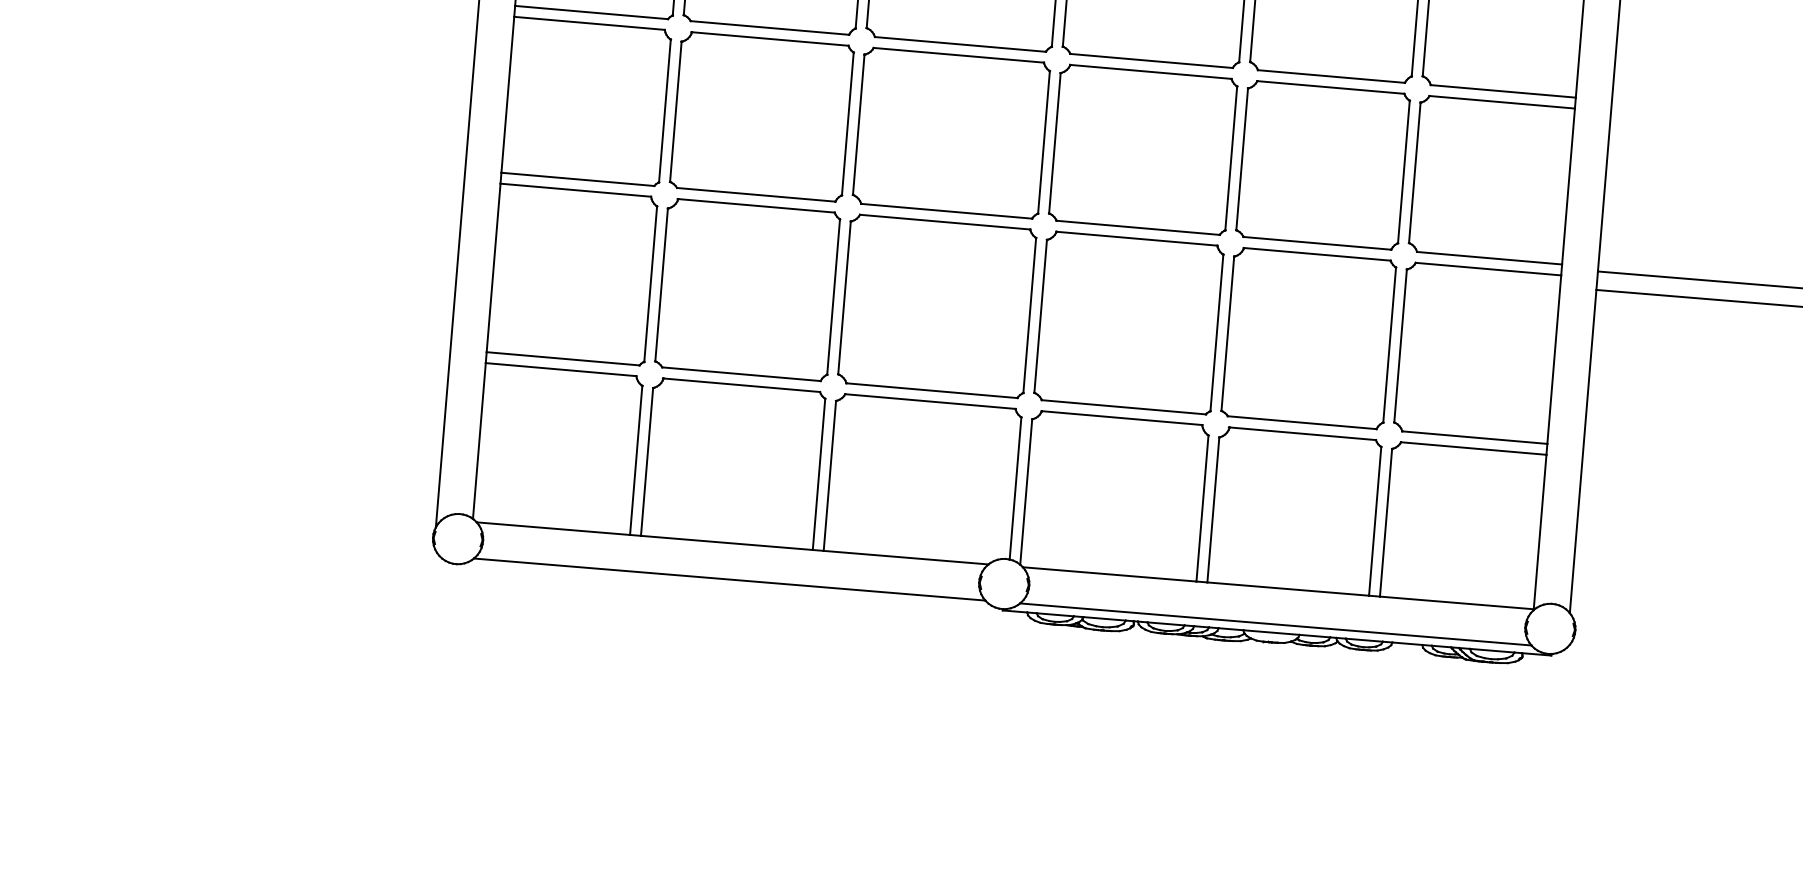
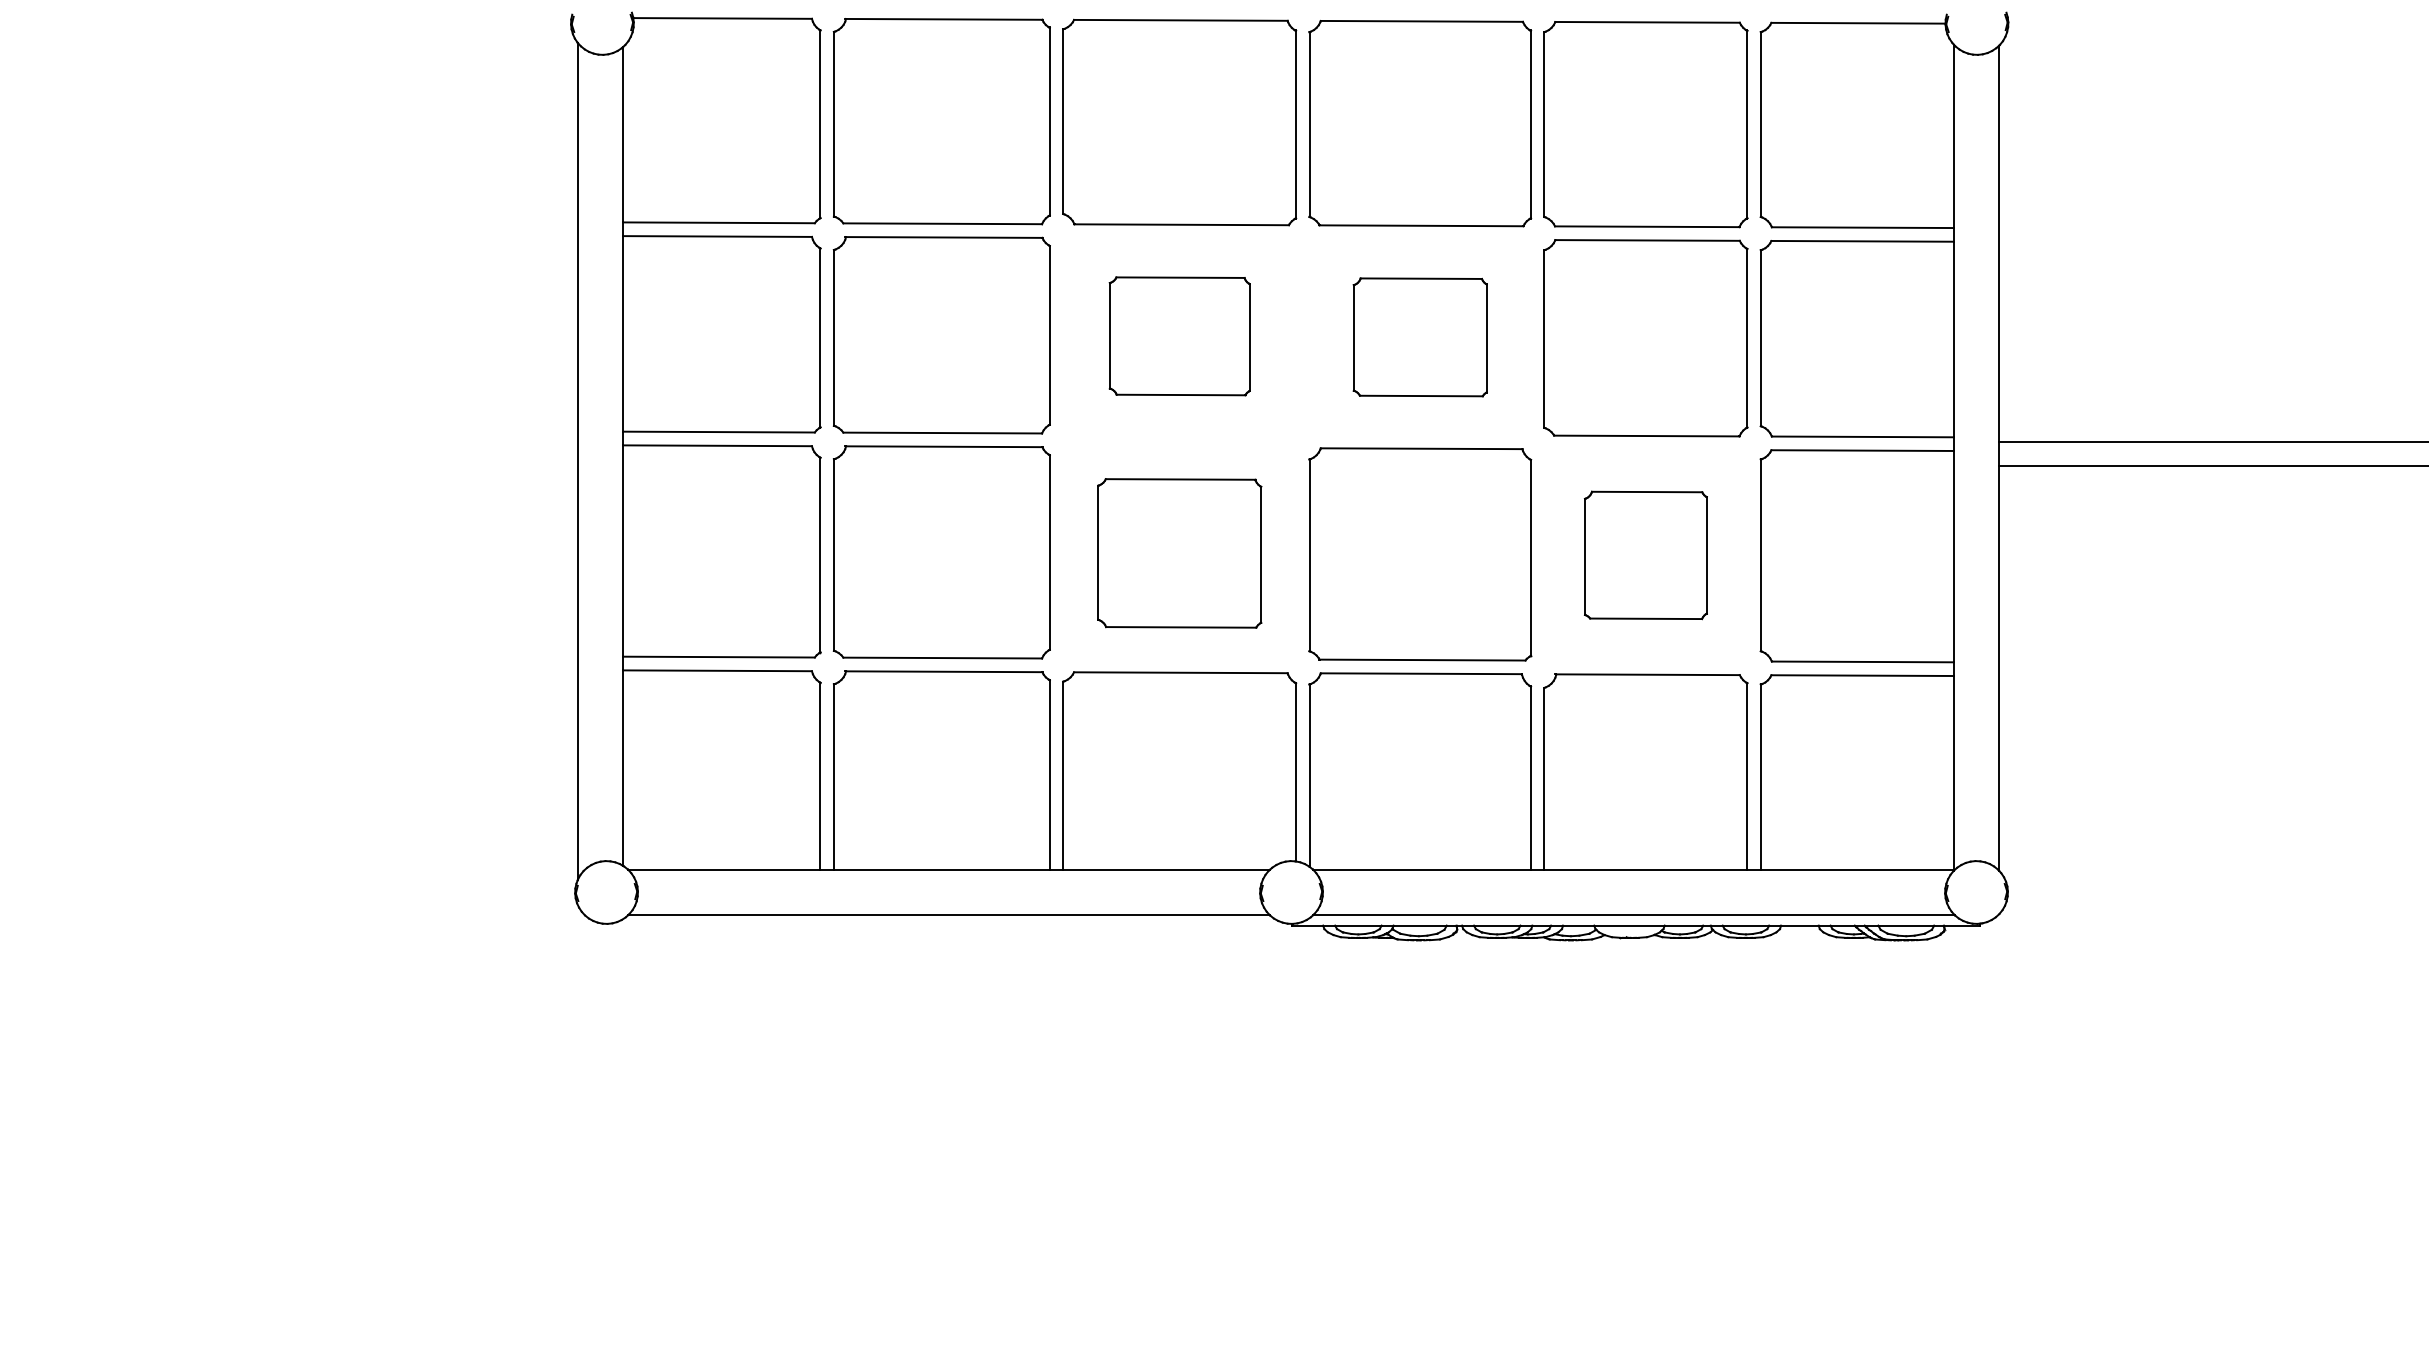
part: (951, 133) -> (1179, 336), size x0.6
part: (1143, 149) -> (1420, 337), size x0.6
part: (937, 306) -> (1179, 553), size x0.7
part: (1308, 338) -> (1645, 555), size x0.6

